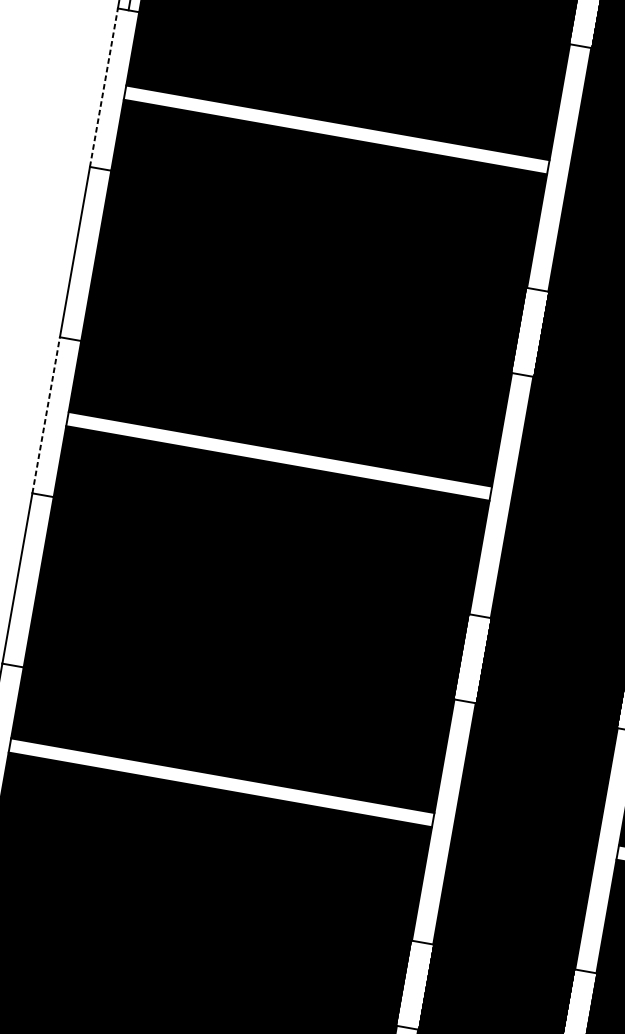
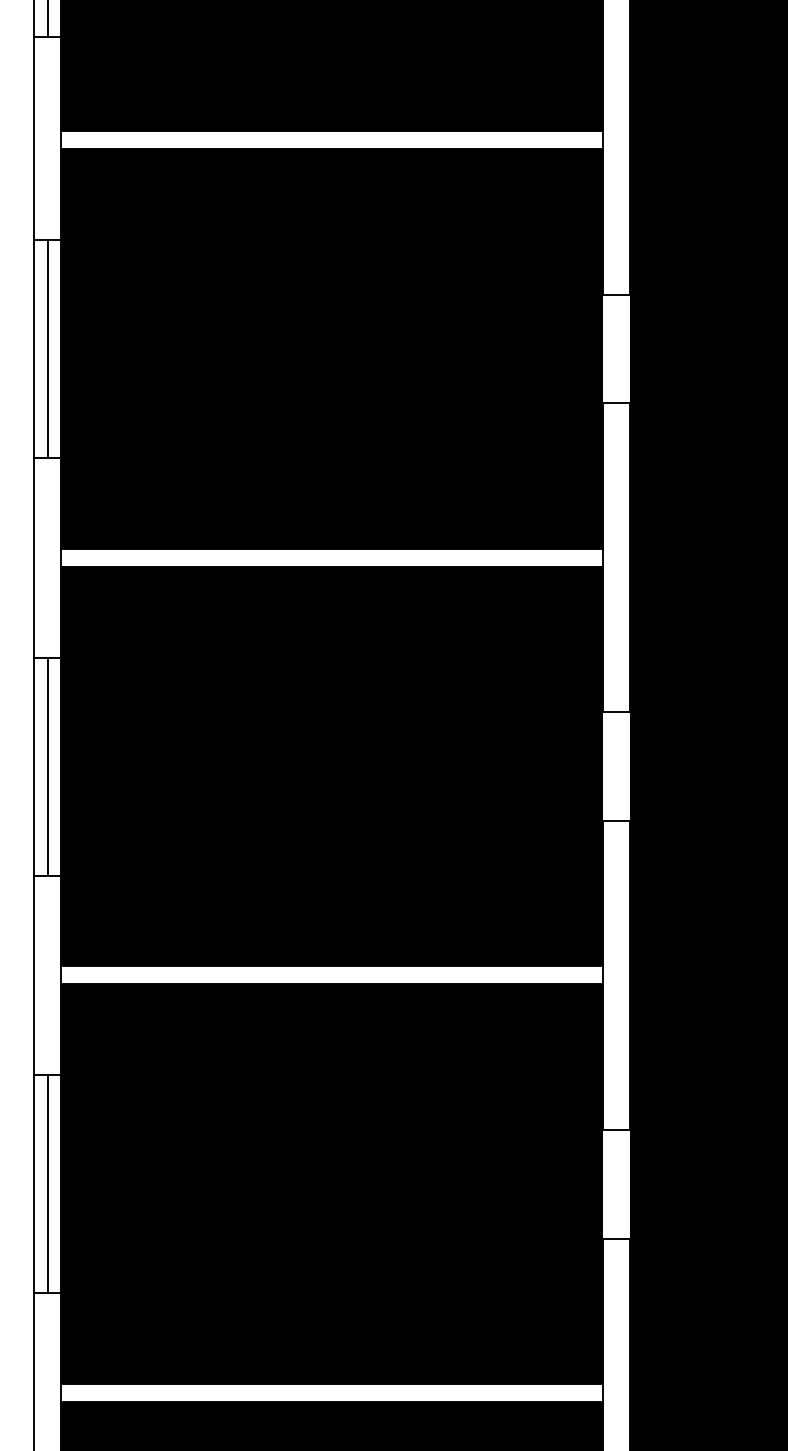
line: (104, 87) -> (34, 138), dashed -> solid
line: (85, 253) -> (47, 348), added
line: (46, 415) -> (34, 557), dashed -> solid
line: (27, 580) -> (47, 766), added

